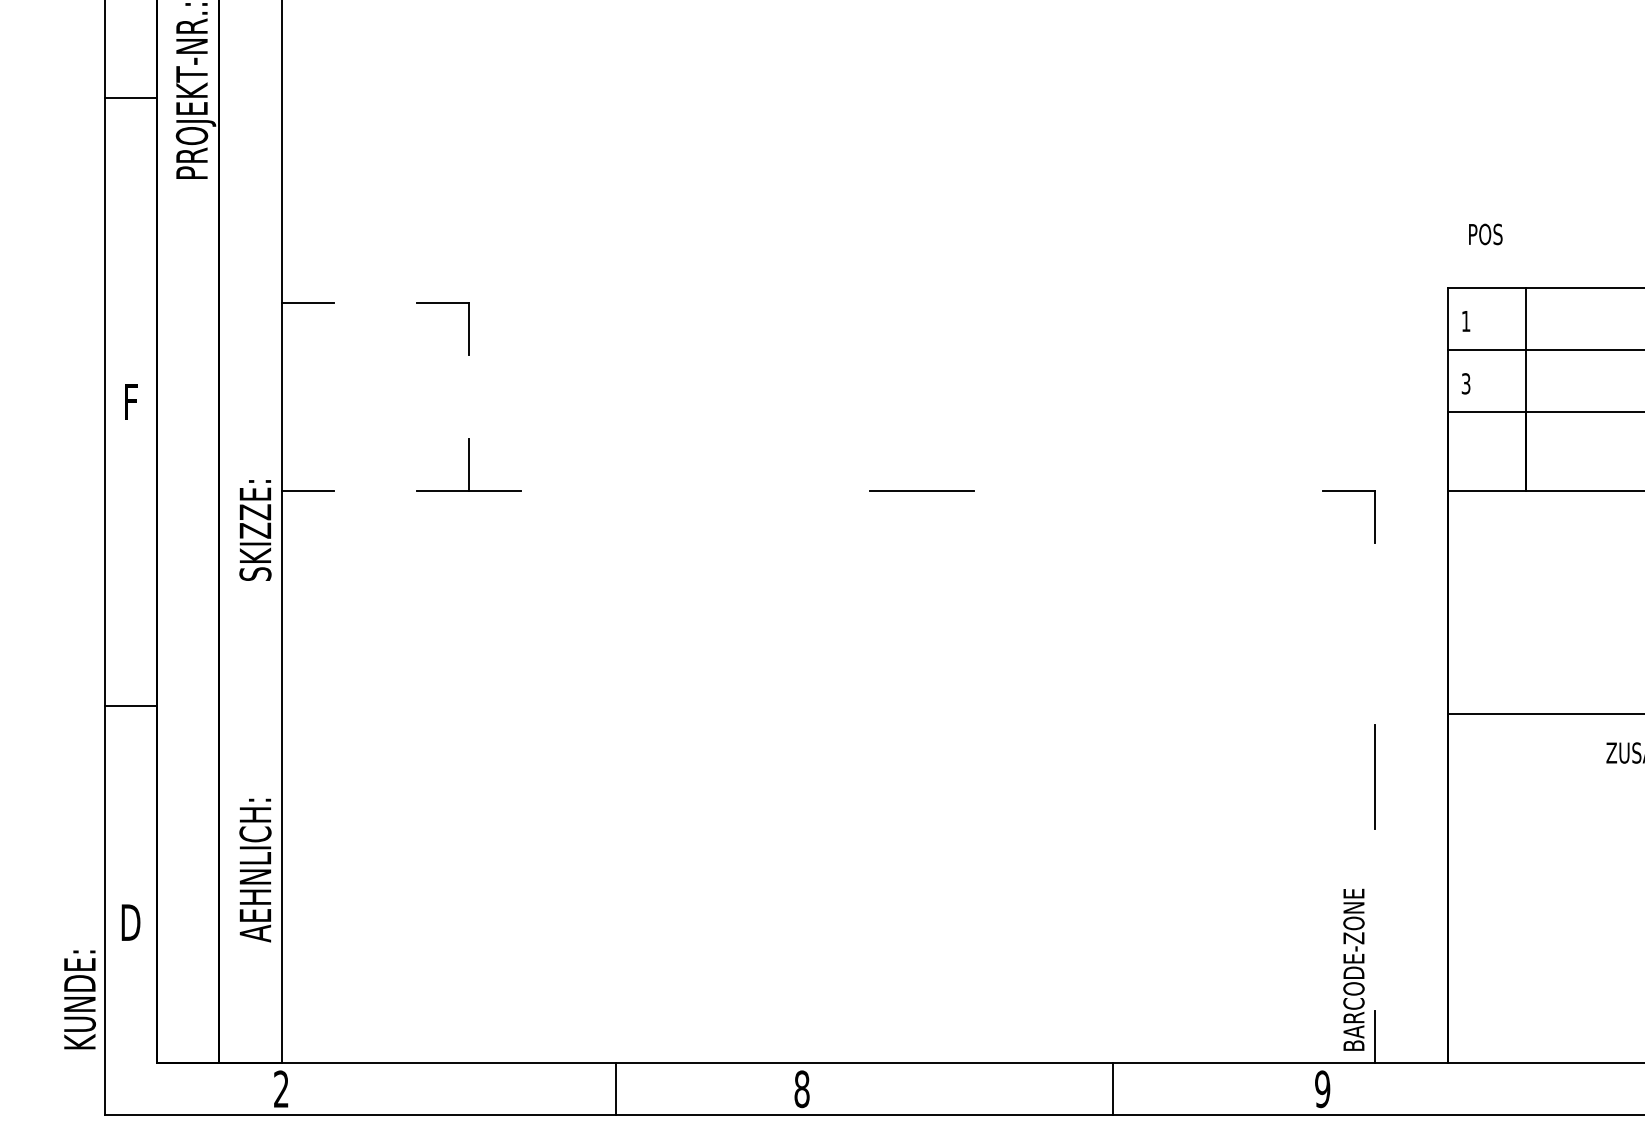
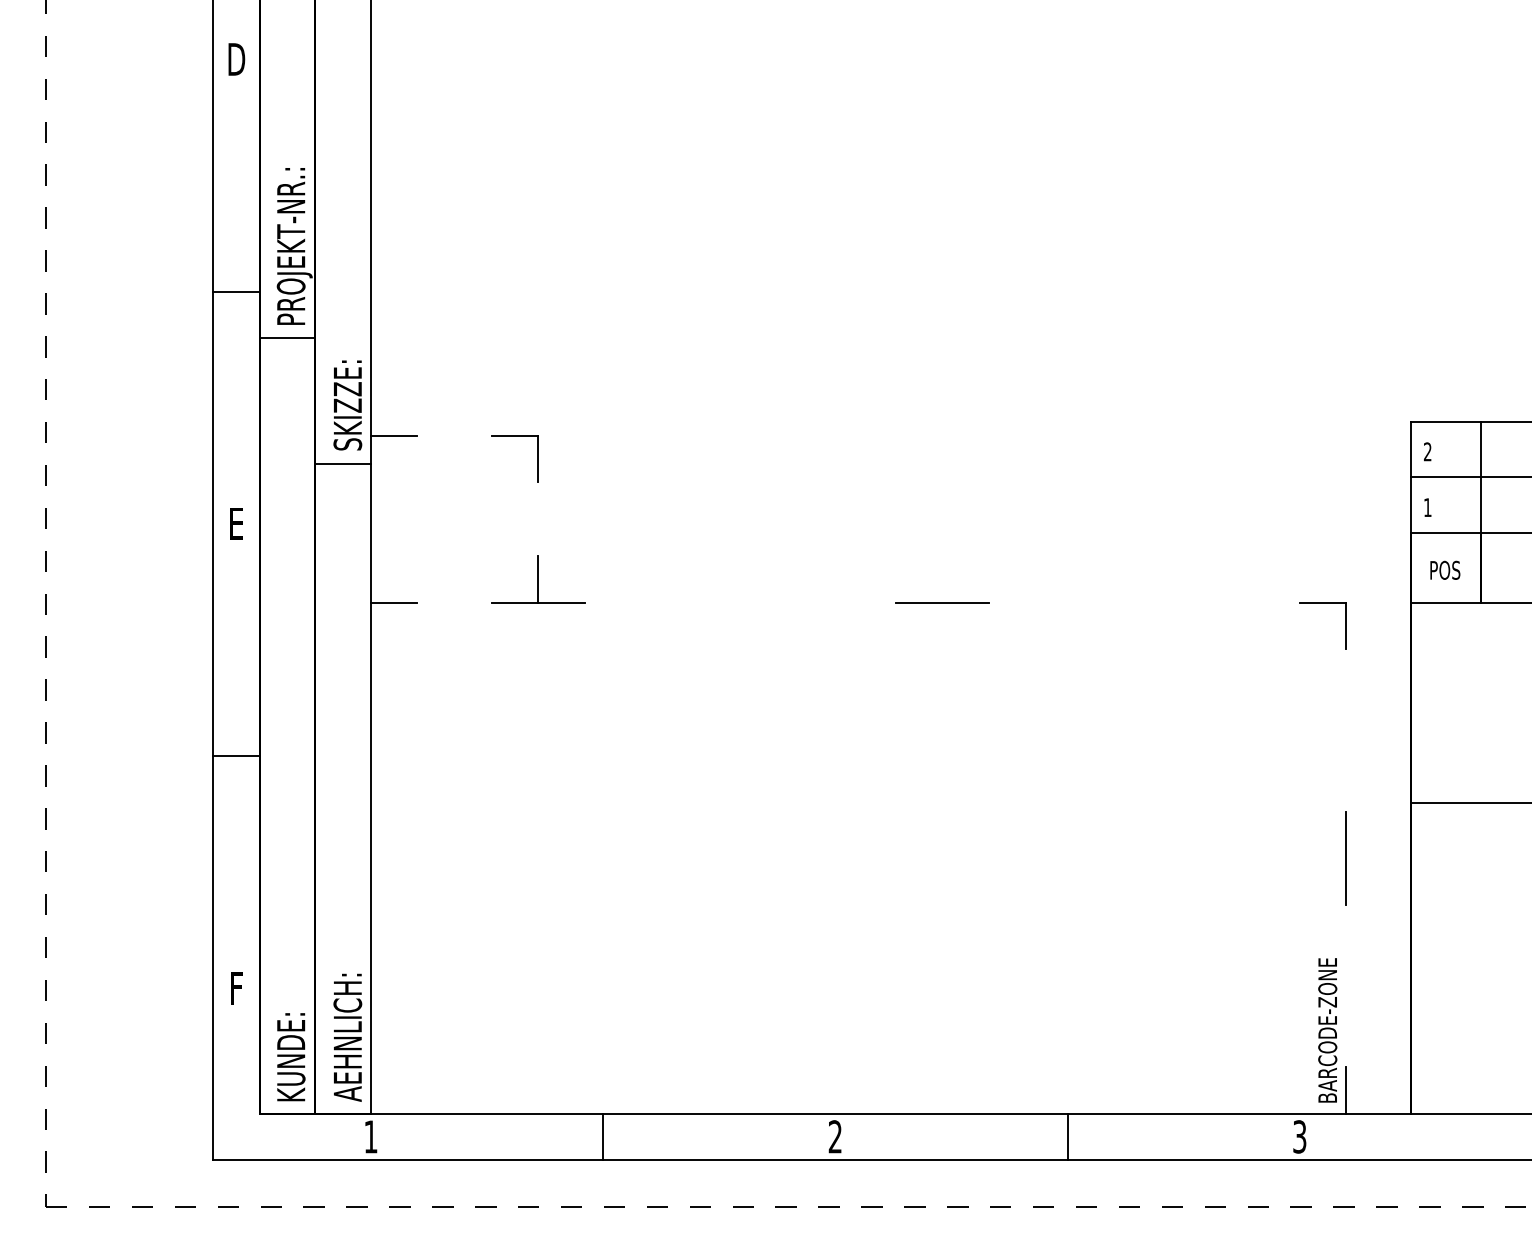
line: (130, 97) -> (236, 291), moved
line: (187, 194) -> (287, 338), added
text: (1485, 233) -> (1445, 569), moved
text: (1465, 320) -> (1427, 451), 1 -> 2
line: (250, 334) -> (343, 463), added
text: (1465, 383) -> (1427, 507), 3 -> 1
text: (130, 401) -> (236, 523), F -> E
text: (255, 530) -> (347, 405), moved
line: (130, 706) -> (236, 756), moved
text: (255, 870) -> (347, 1037), moved
text: (130, 922) -> (236, 988), D -> F
text: (80, 1000) -> (291, 1057), moved
text: (280, 1088) -> (370, 1136), 2 -> 1
line: (616, 1088) -> (603, 1136), moved
text: (802, 1088) -> (835, 1136), 8 -> 2
line: (1112, 1088) -> (1067, 1136), moved
text: (1322, 1088) -> (1299, 1136), 9 -> 3

